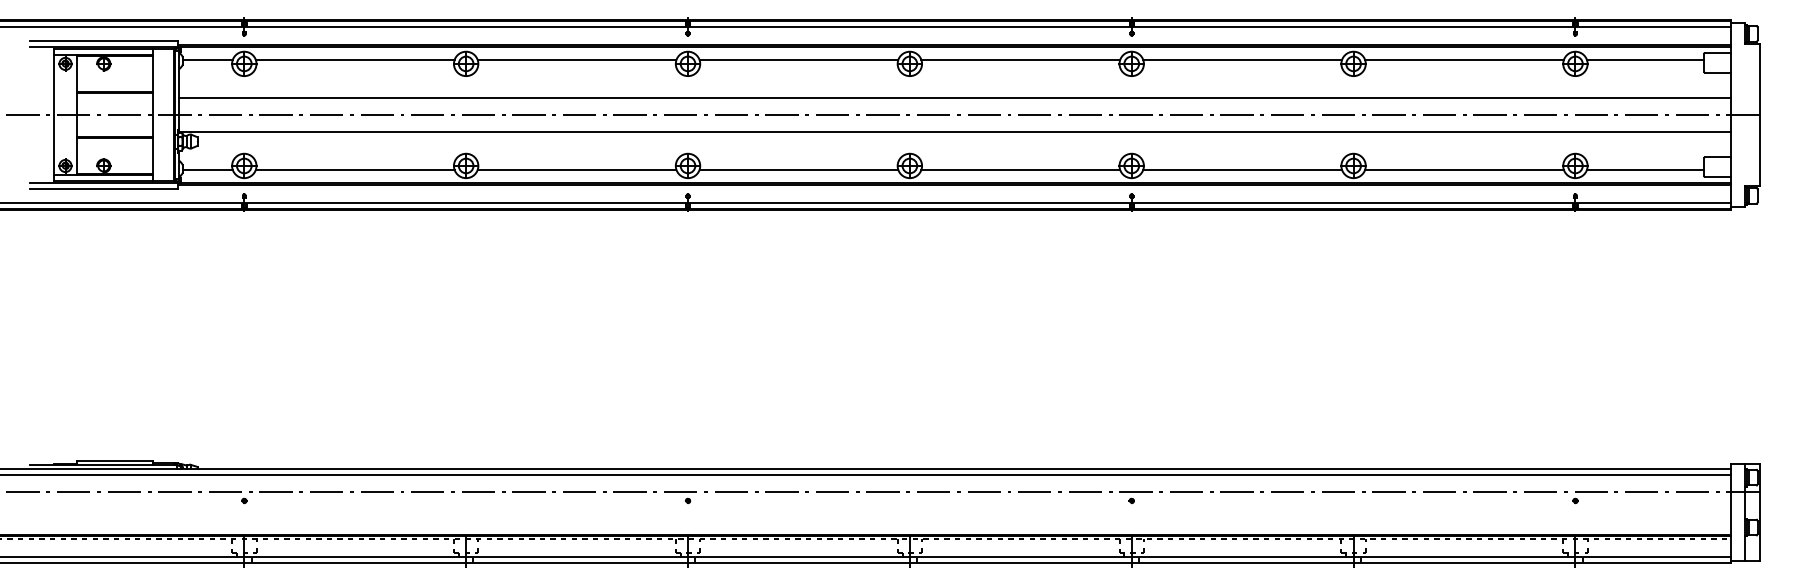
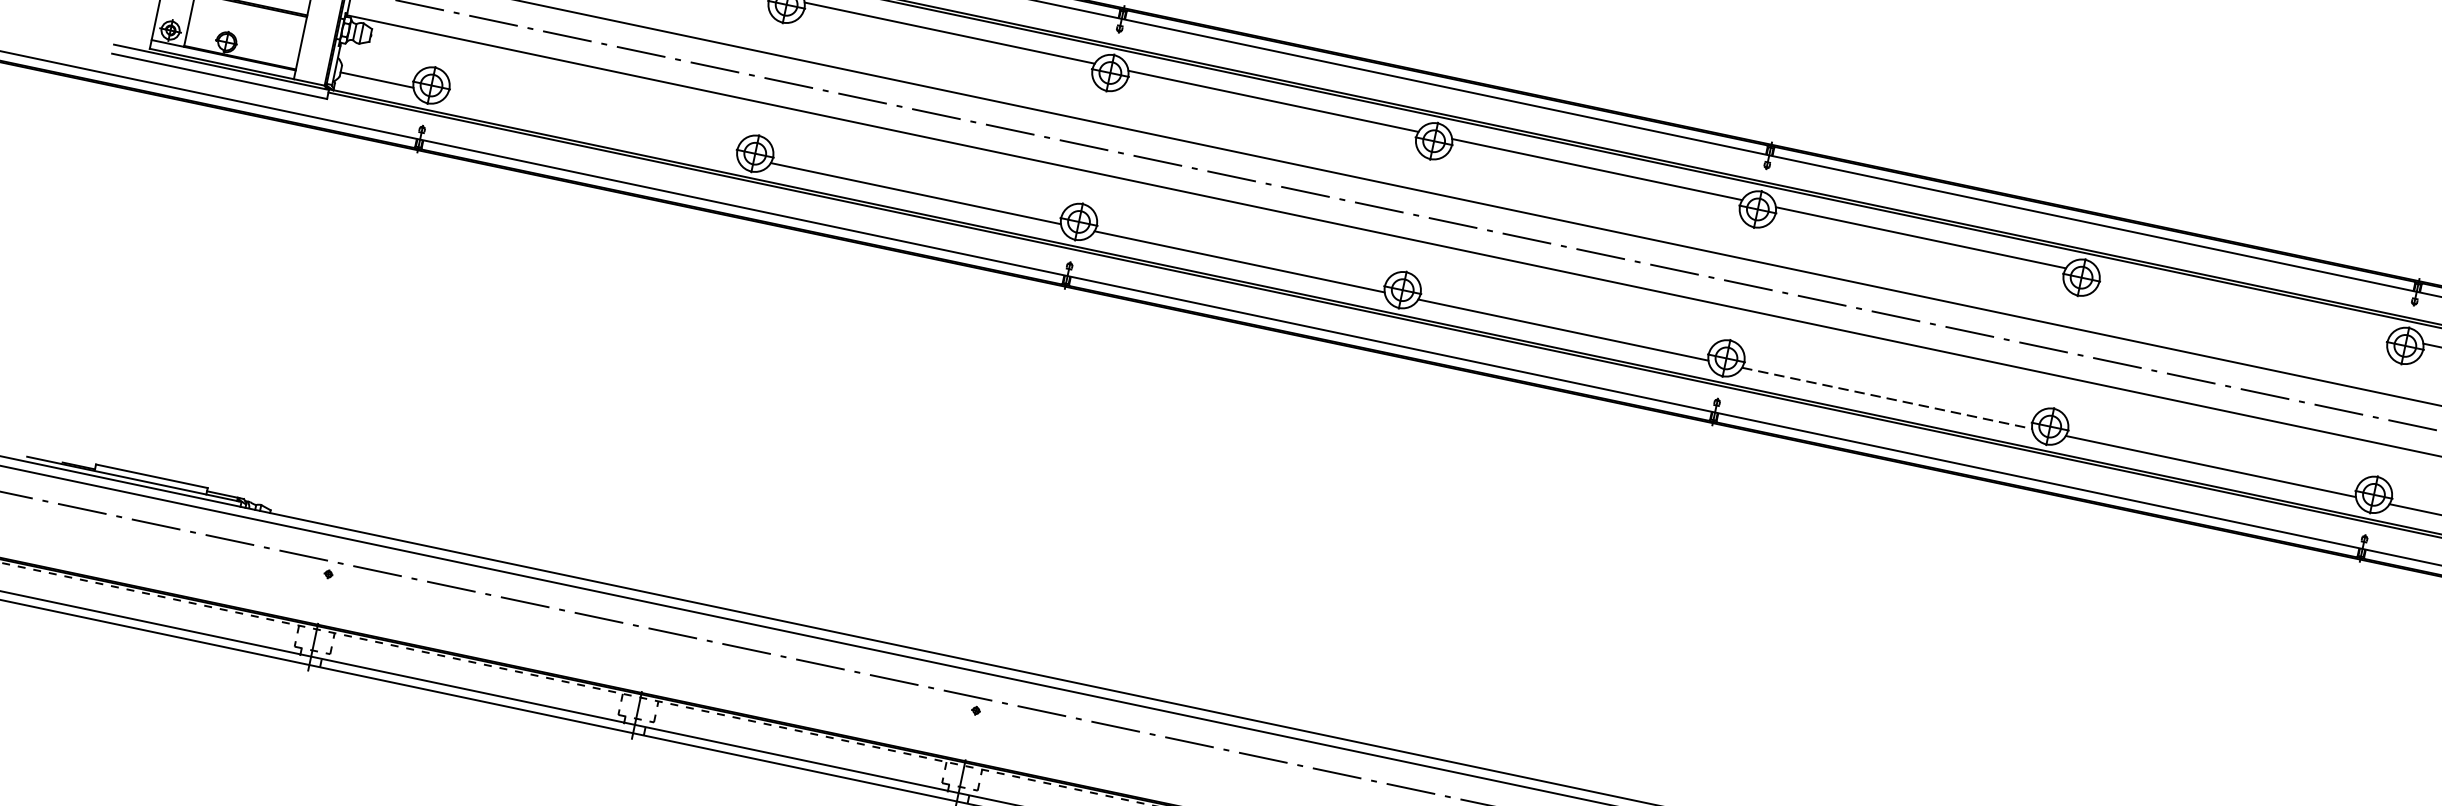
line: (1464, 59) -> (2244, 305), removed
line: (354, 169) -> (591, 124), removed
line: (1243, 169) -> (1888, 397), solid -> dashed

